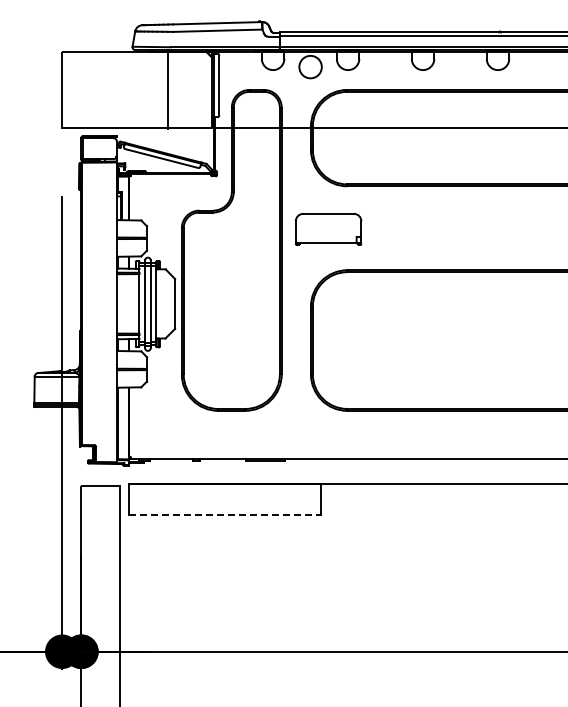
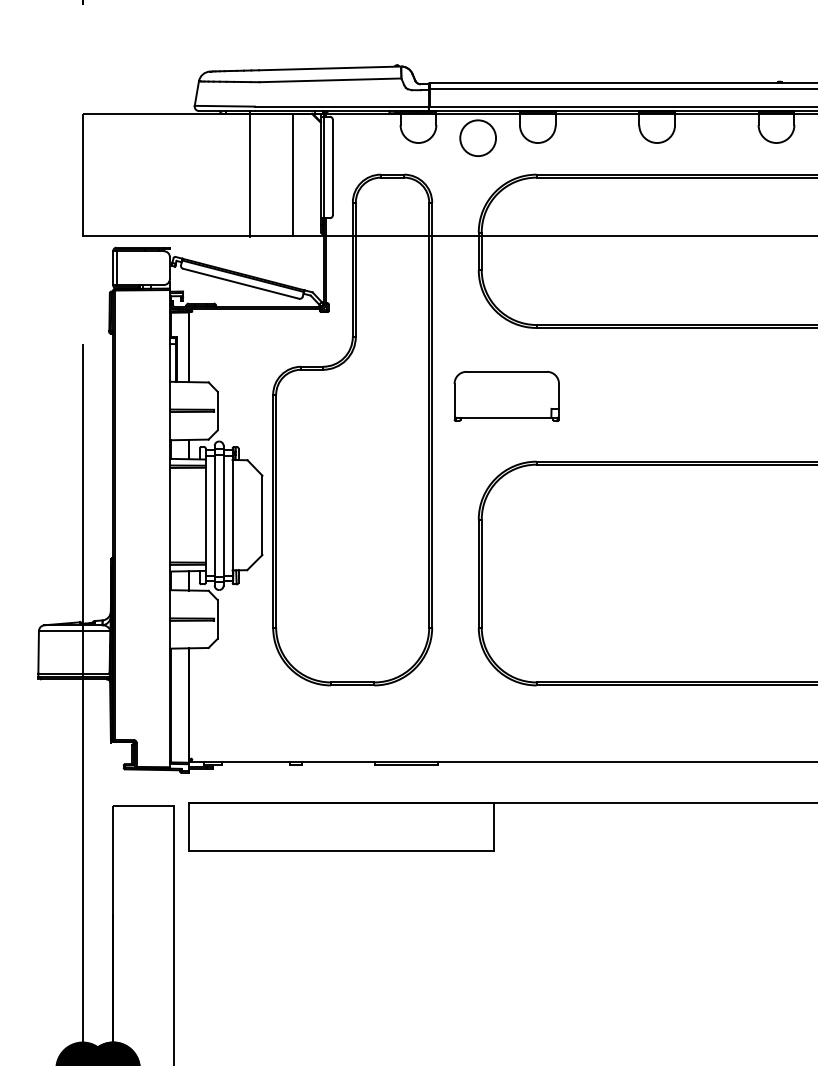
line: (194, 89) -> (293, 173), added
line: (224, 515) -> (341, 852), dashed -> solid

